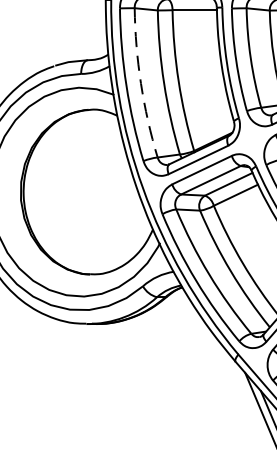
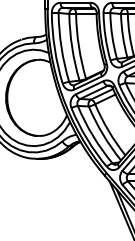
arc: (140, 82) -> (61, 47), dashed -> solid

